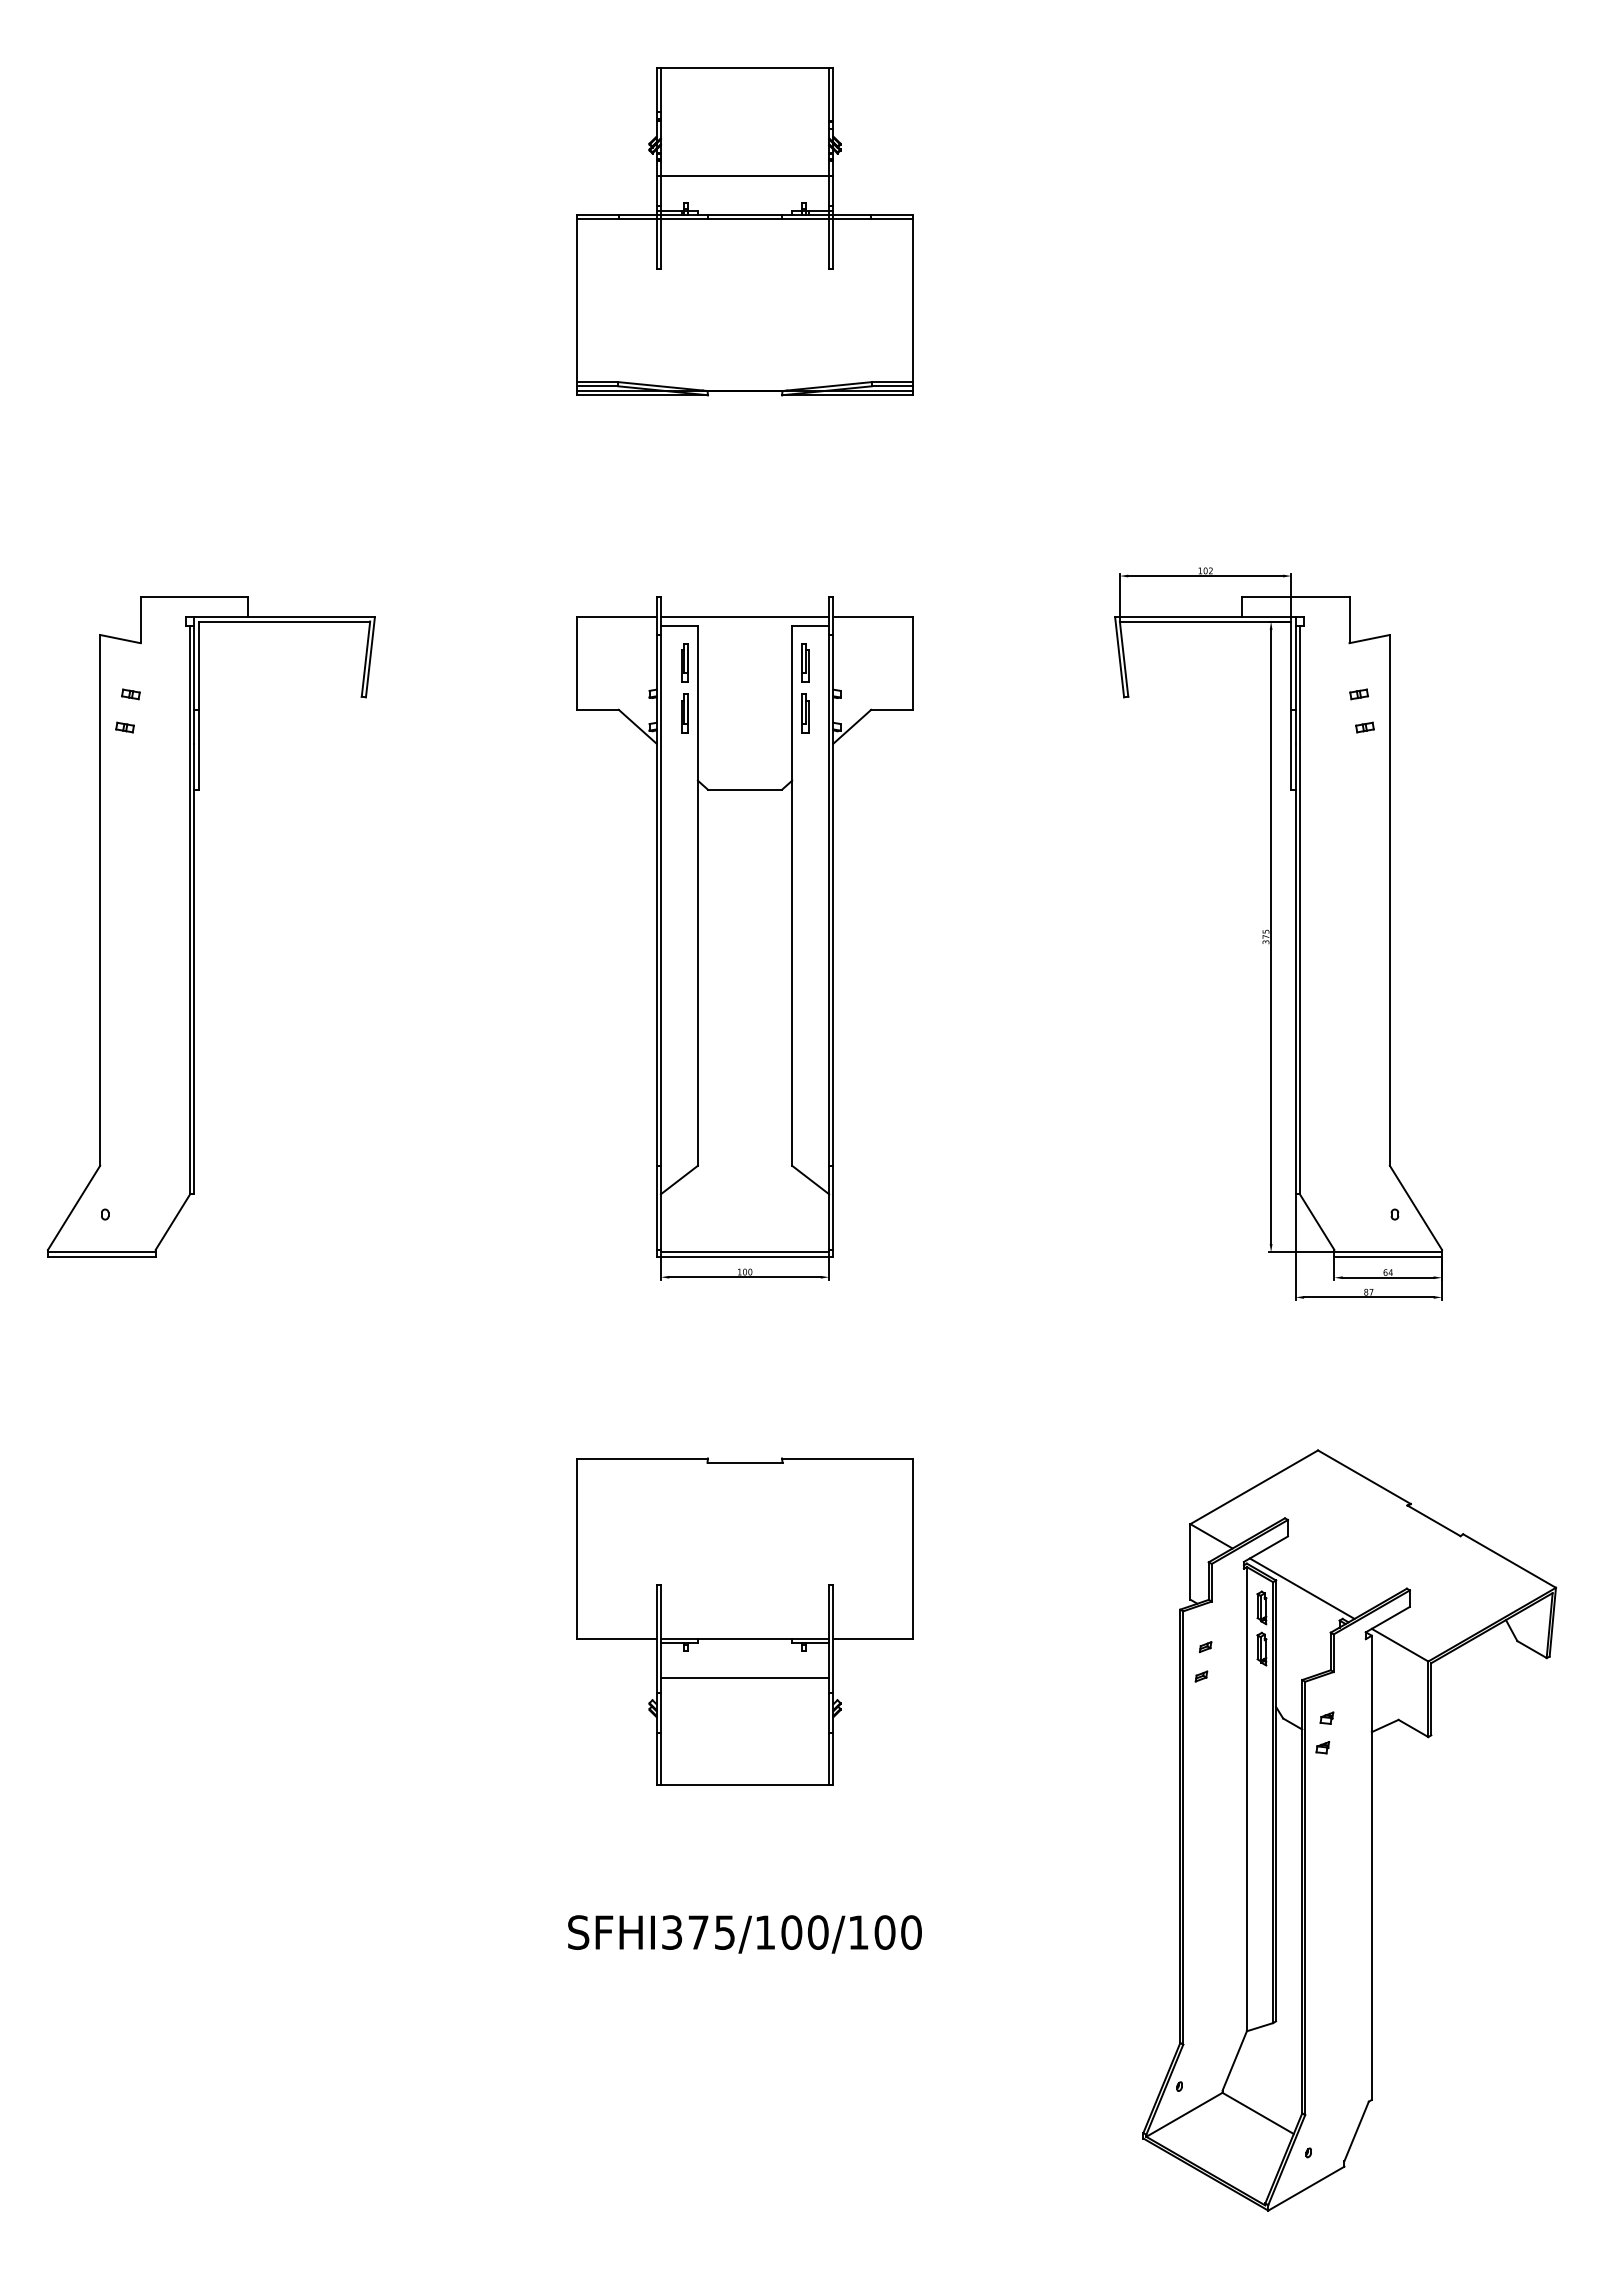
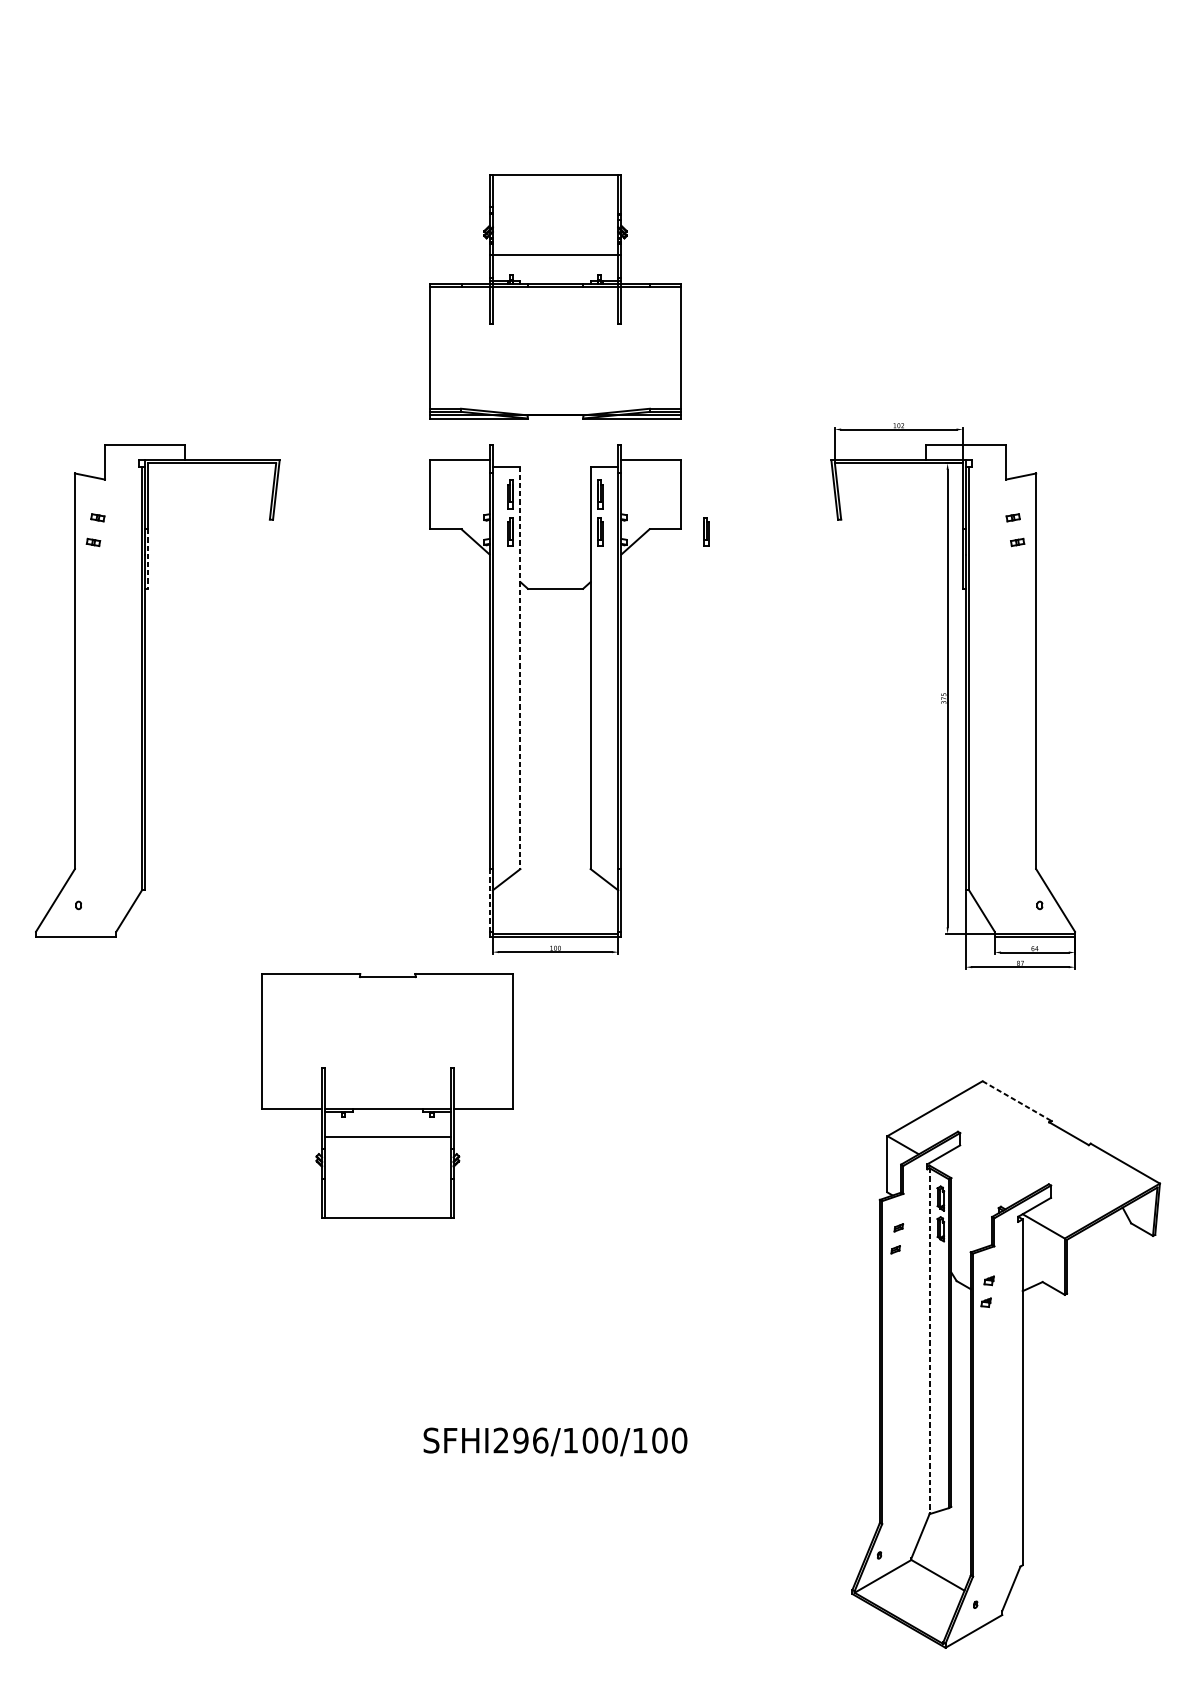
part: (744, 231) -> (555, 296), moved
line: (744, 617) -> (555, 460), removed
part: (947, 713) -> (706, 532), added
line: (198, 749) -> (148, 558), solid -> dashed
line: (697, 896) -> (520, 668), solid -> dashed
line: (656, 1207) -> (489, 900), solid -> dashed
line: (101, 1252) -> (75, 933), removed
line: (1364, 1477) -> (1017, 1101), solid -> dashed
line: (1301, 1588) -> (970, 1184), removed
part: (744, 1621) -> (387, 1095), moved
line: (1246, 1799) -> (929, 1341), solid -> dashed
text: (698, 1932) -> (520, 1440), SFHI375/100/100 -> SFHI296/100/100

